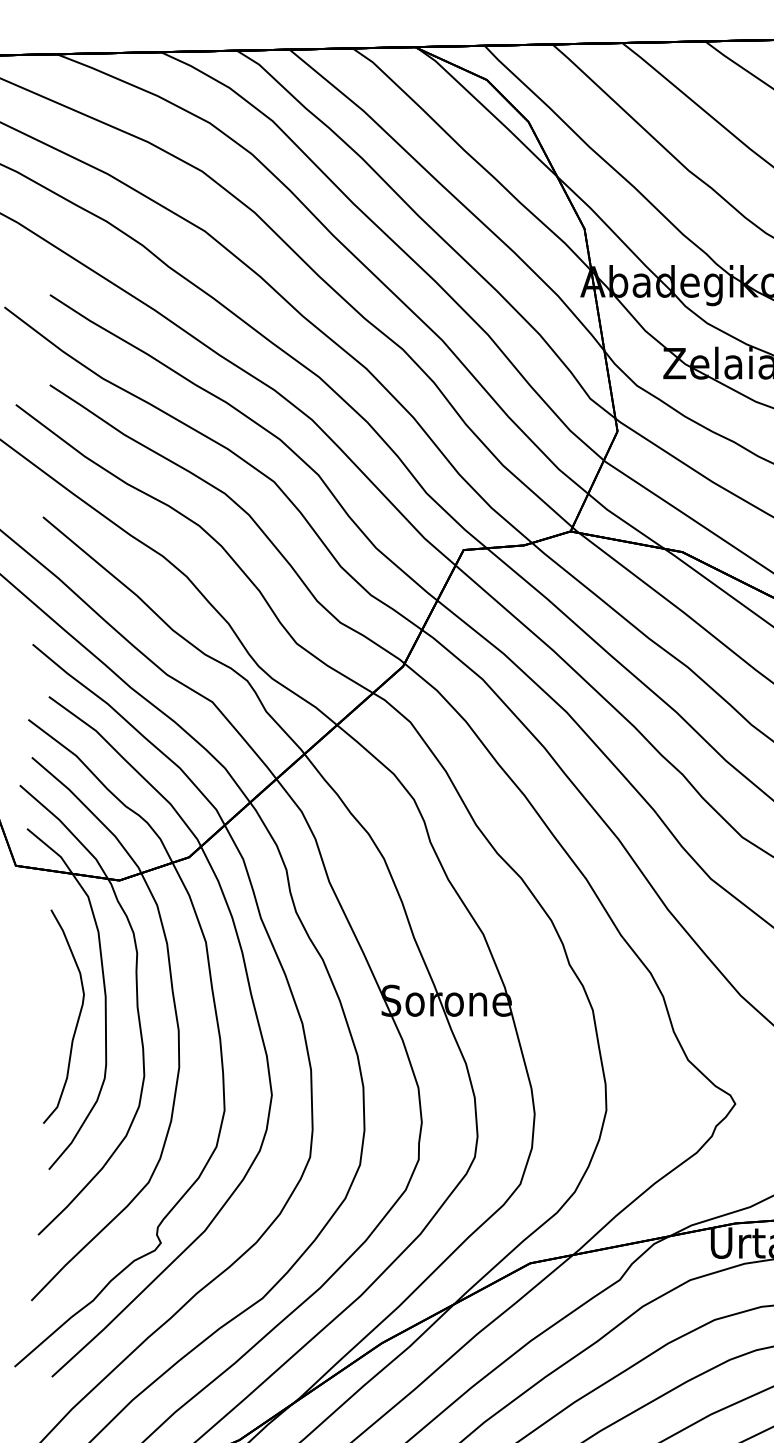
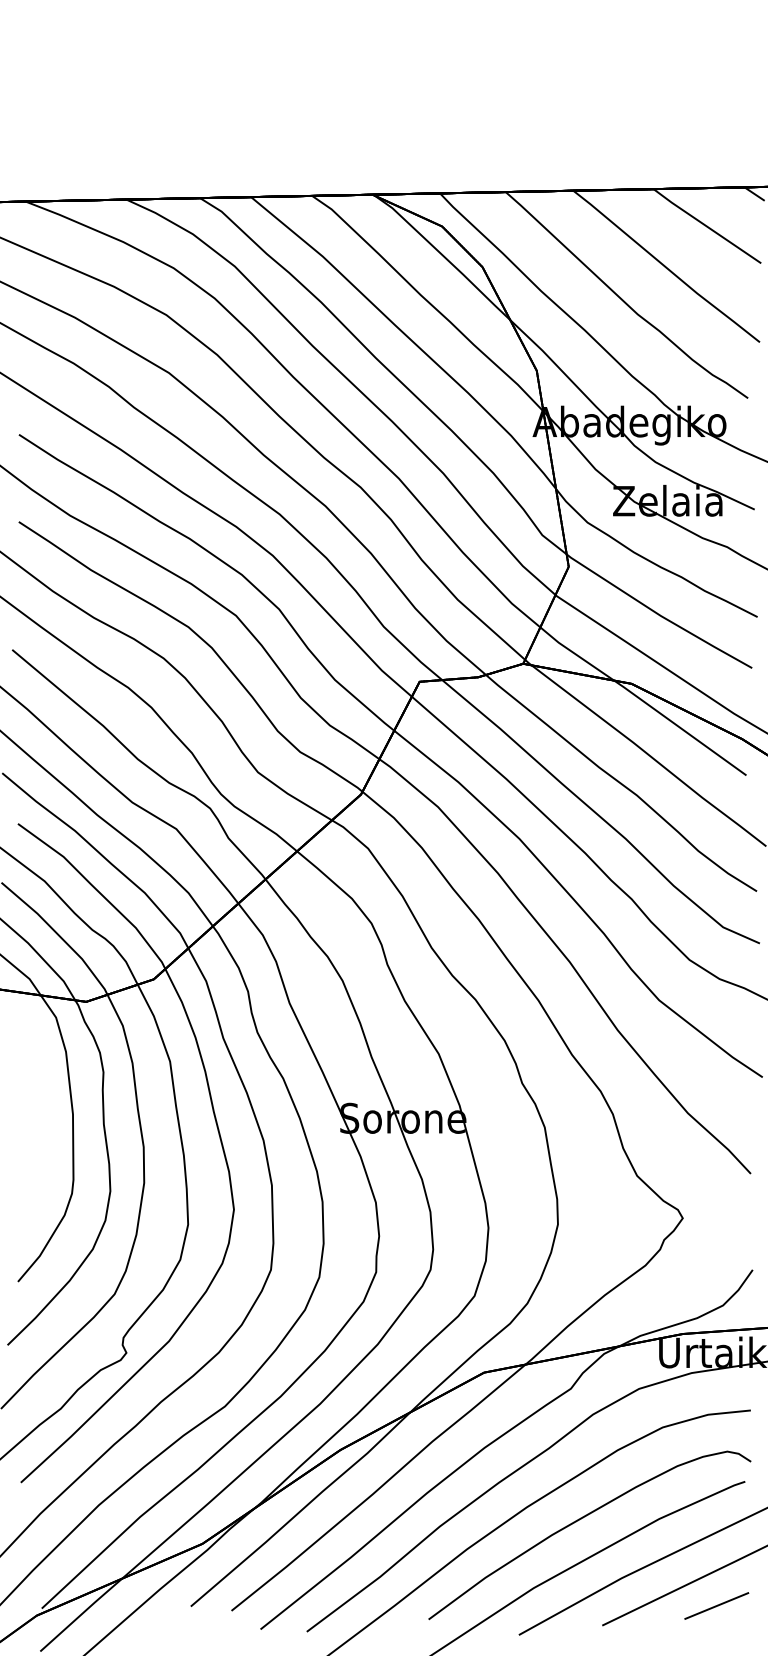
curve: (77, 1019) -> (45, 1136), removed

